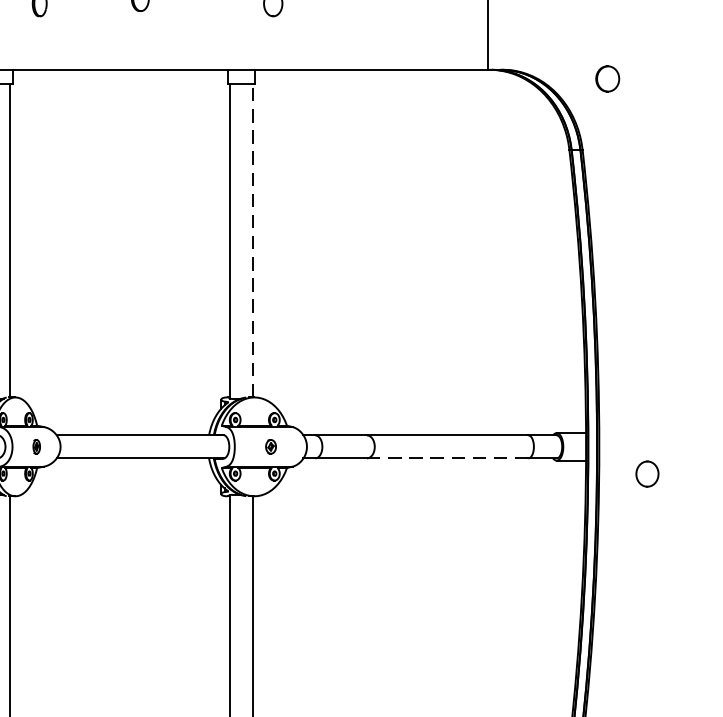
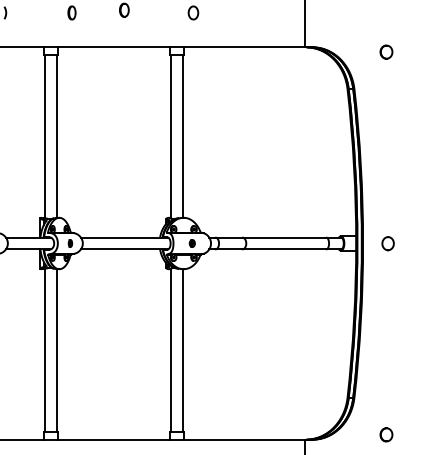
part: (607, 77) -> (386, 51), moved
line: (252, 241) -> (182, 136), dashed -> solid
line: (448, 458) -> (284, 249), dashed -> solid
part: (646, 473) -> (387, 243), moved

